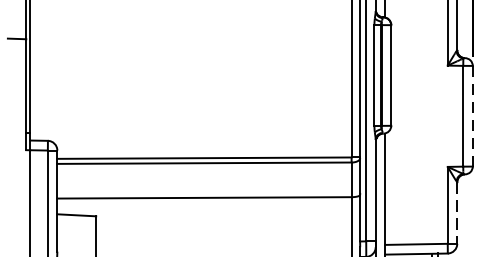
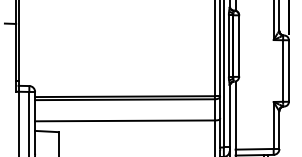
line: (472, 117) -> (288, 71), dashed -> solid
line: (457, 213) -> (279, 130), dashed -> solid

